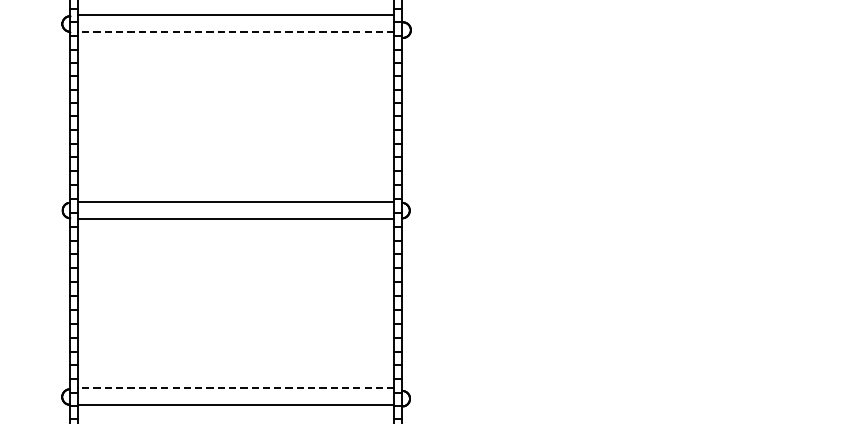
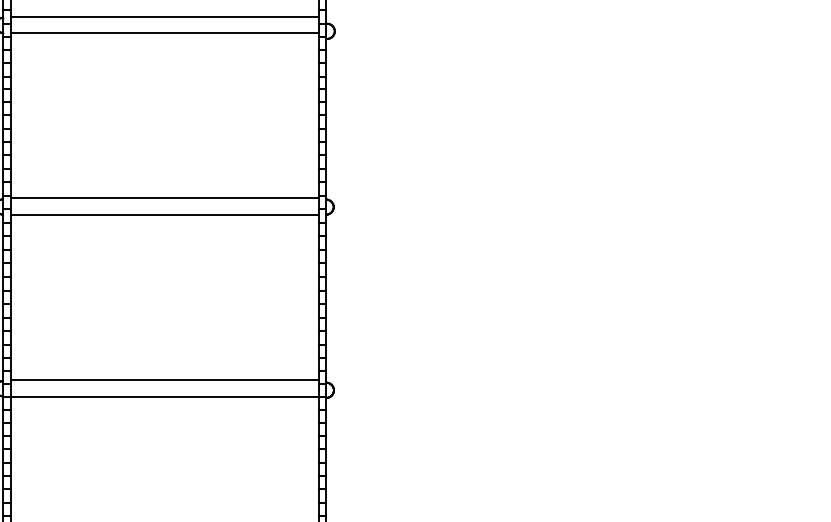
line: (236, 32) -> (164, 33), dashed -> solid
line: (236, 388) -> (164, 380), dashed -> solid

